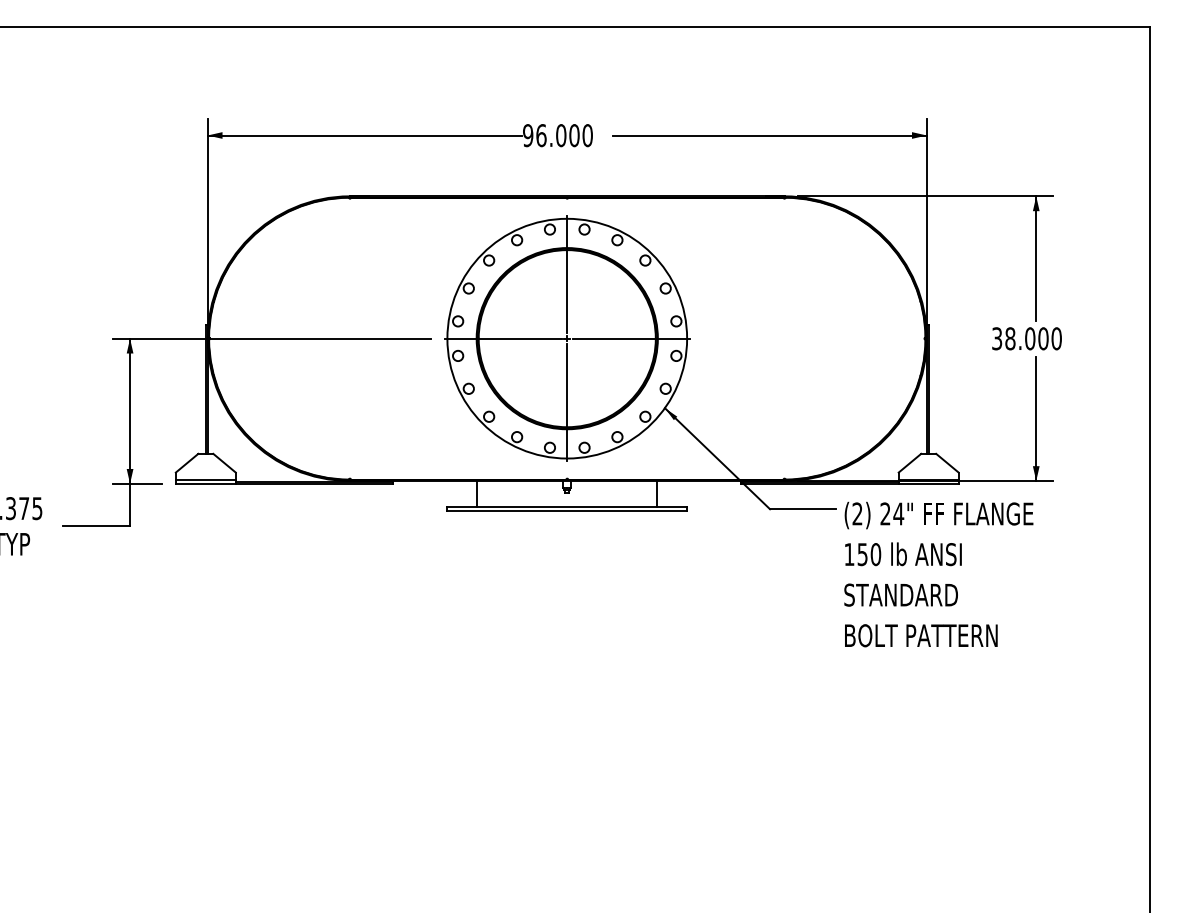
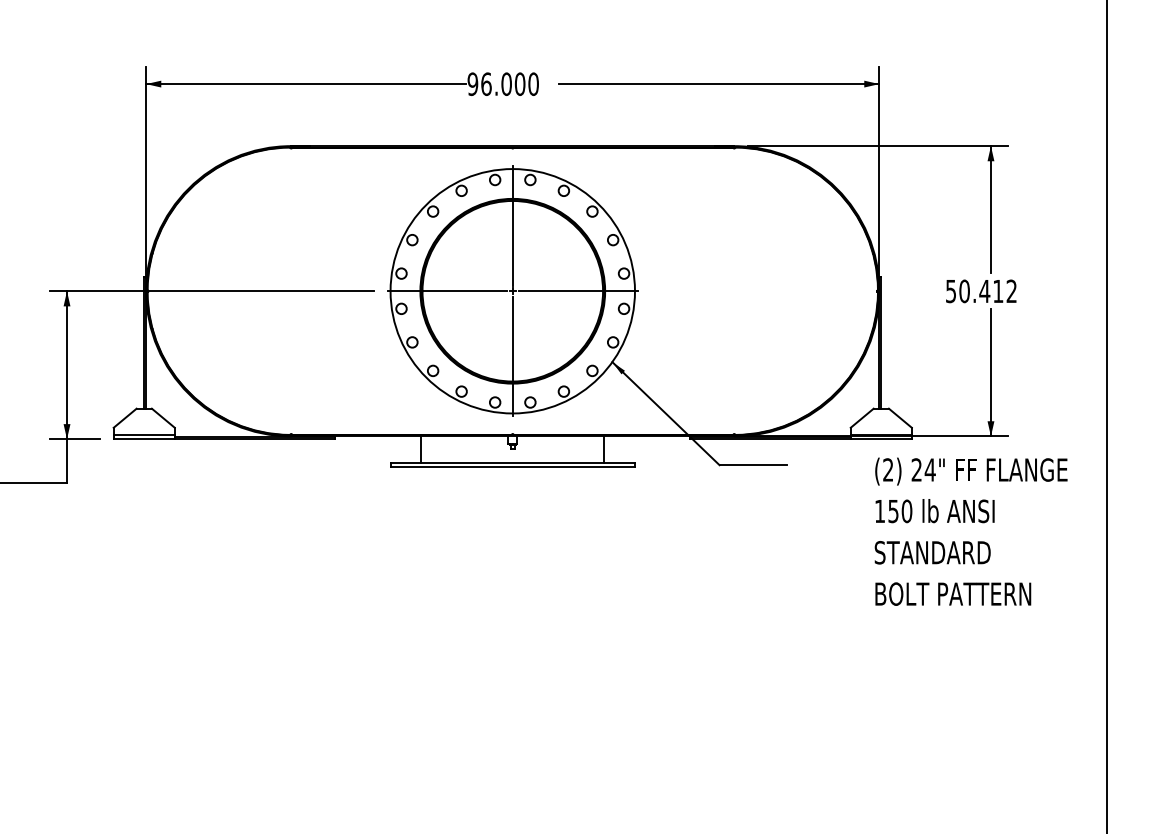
text: (1026, 338) -> (981, 291), 38.000 -> 50.412
text: (938, 574) -> (970, 531), moved

